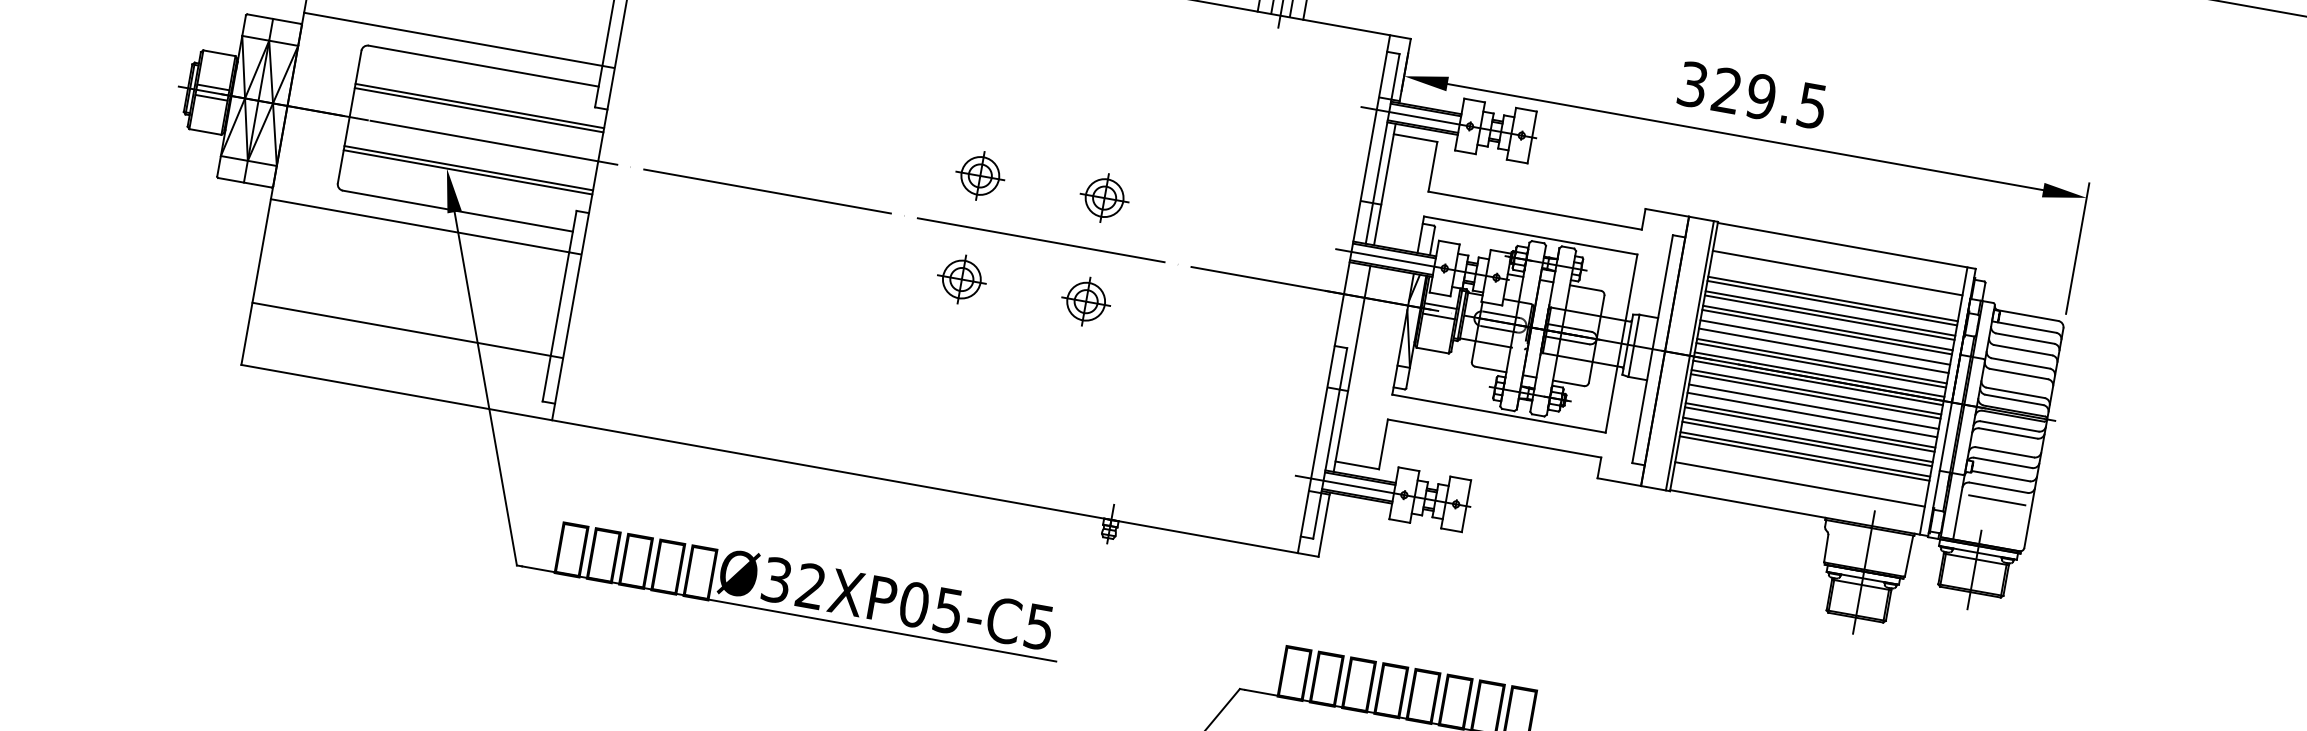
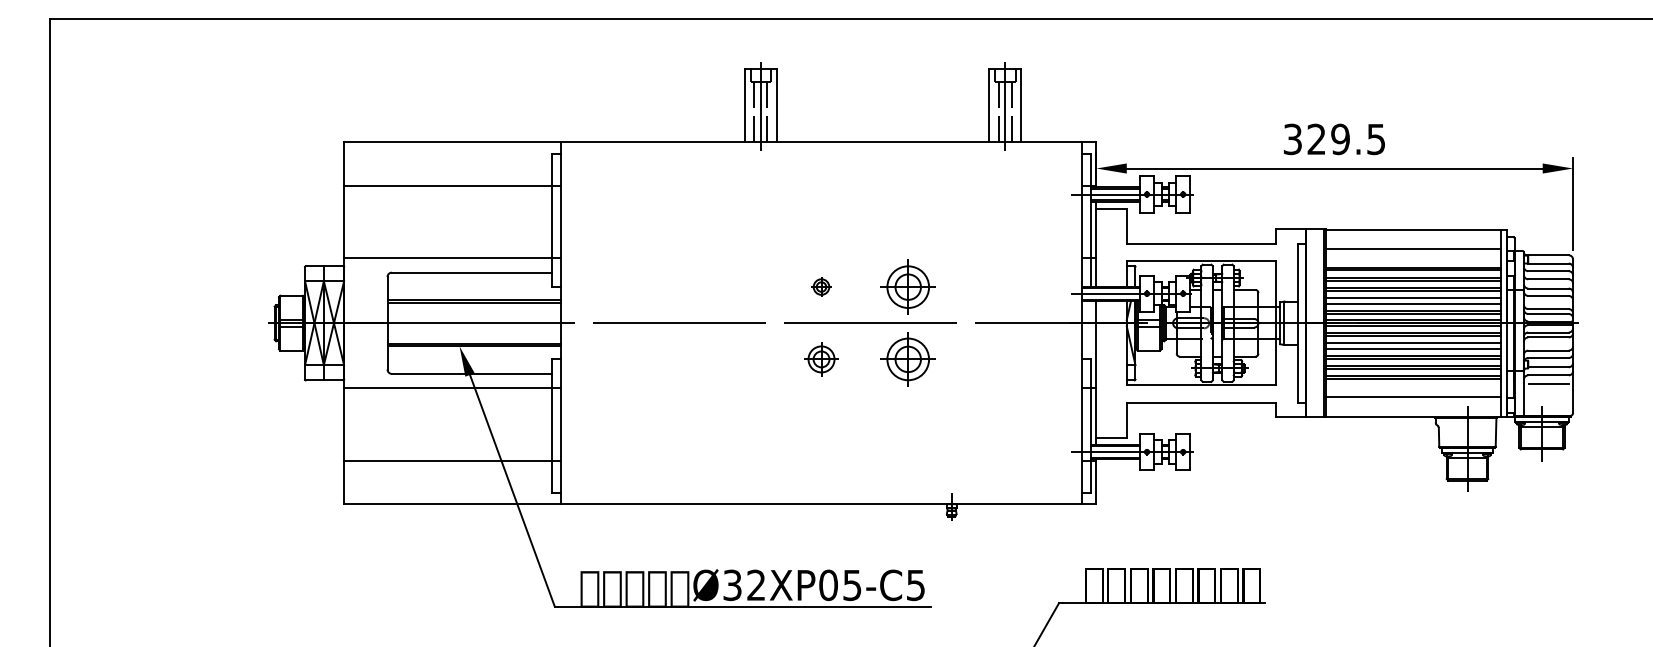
part: (980, 175) -> (821, 286), size x0.6
part: (1105, 197) -> (908, 286), size x1.6
part: (1086, 301) -> (908, 359), size x1.6

